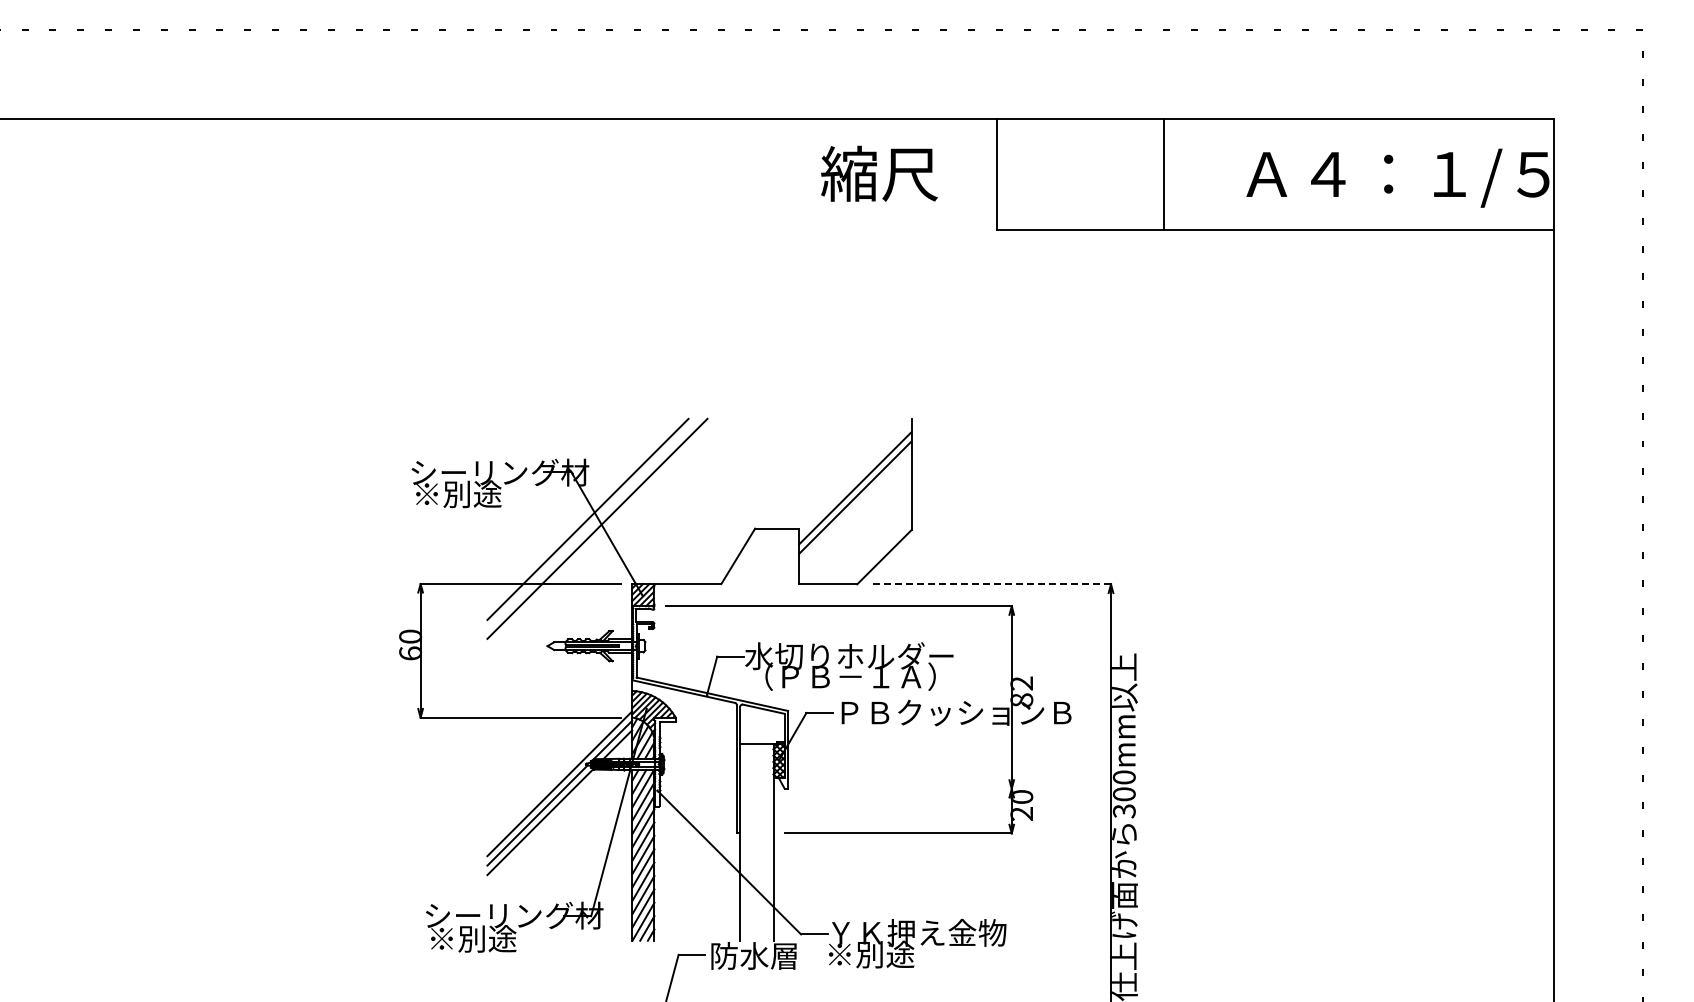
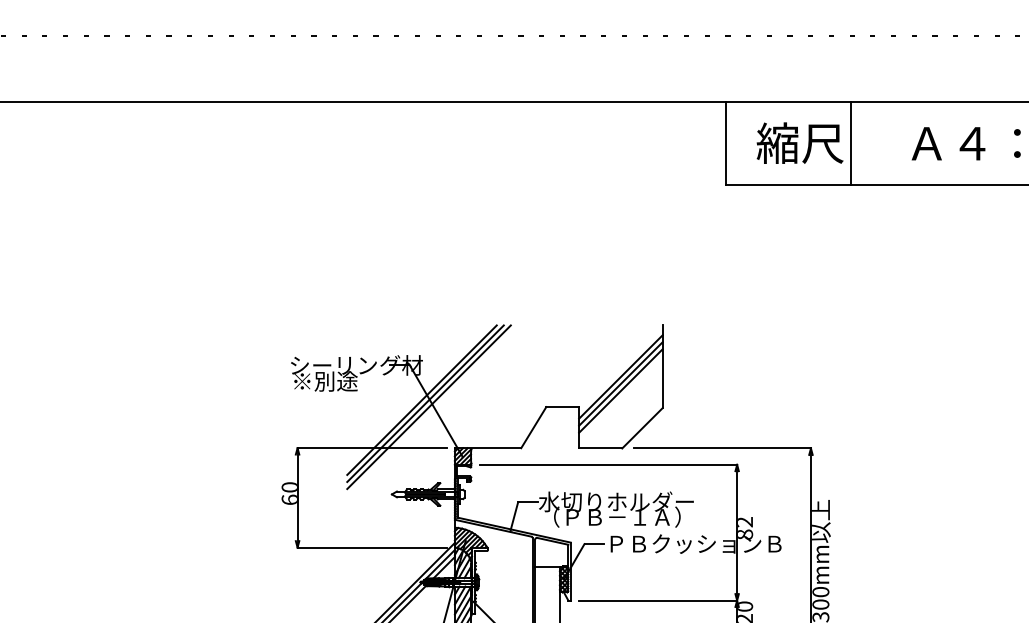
text: (879, 173) -> (800, 142), moved
line: (855, 506) -> (620, 390), added
line: (592, 523) -> (425, 403), added
line: (991, 584) -> (722, 448), dashed -> solid
line: (905, 788) -> (658, 600), added

